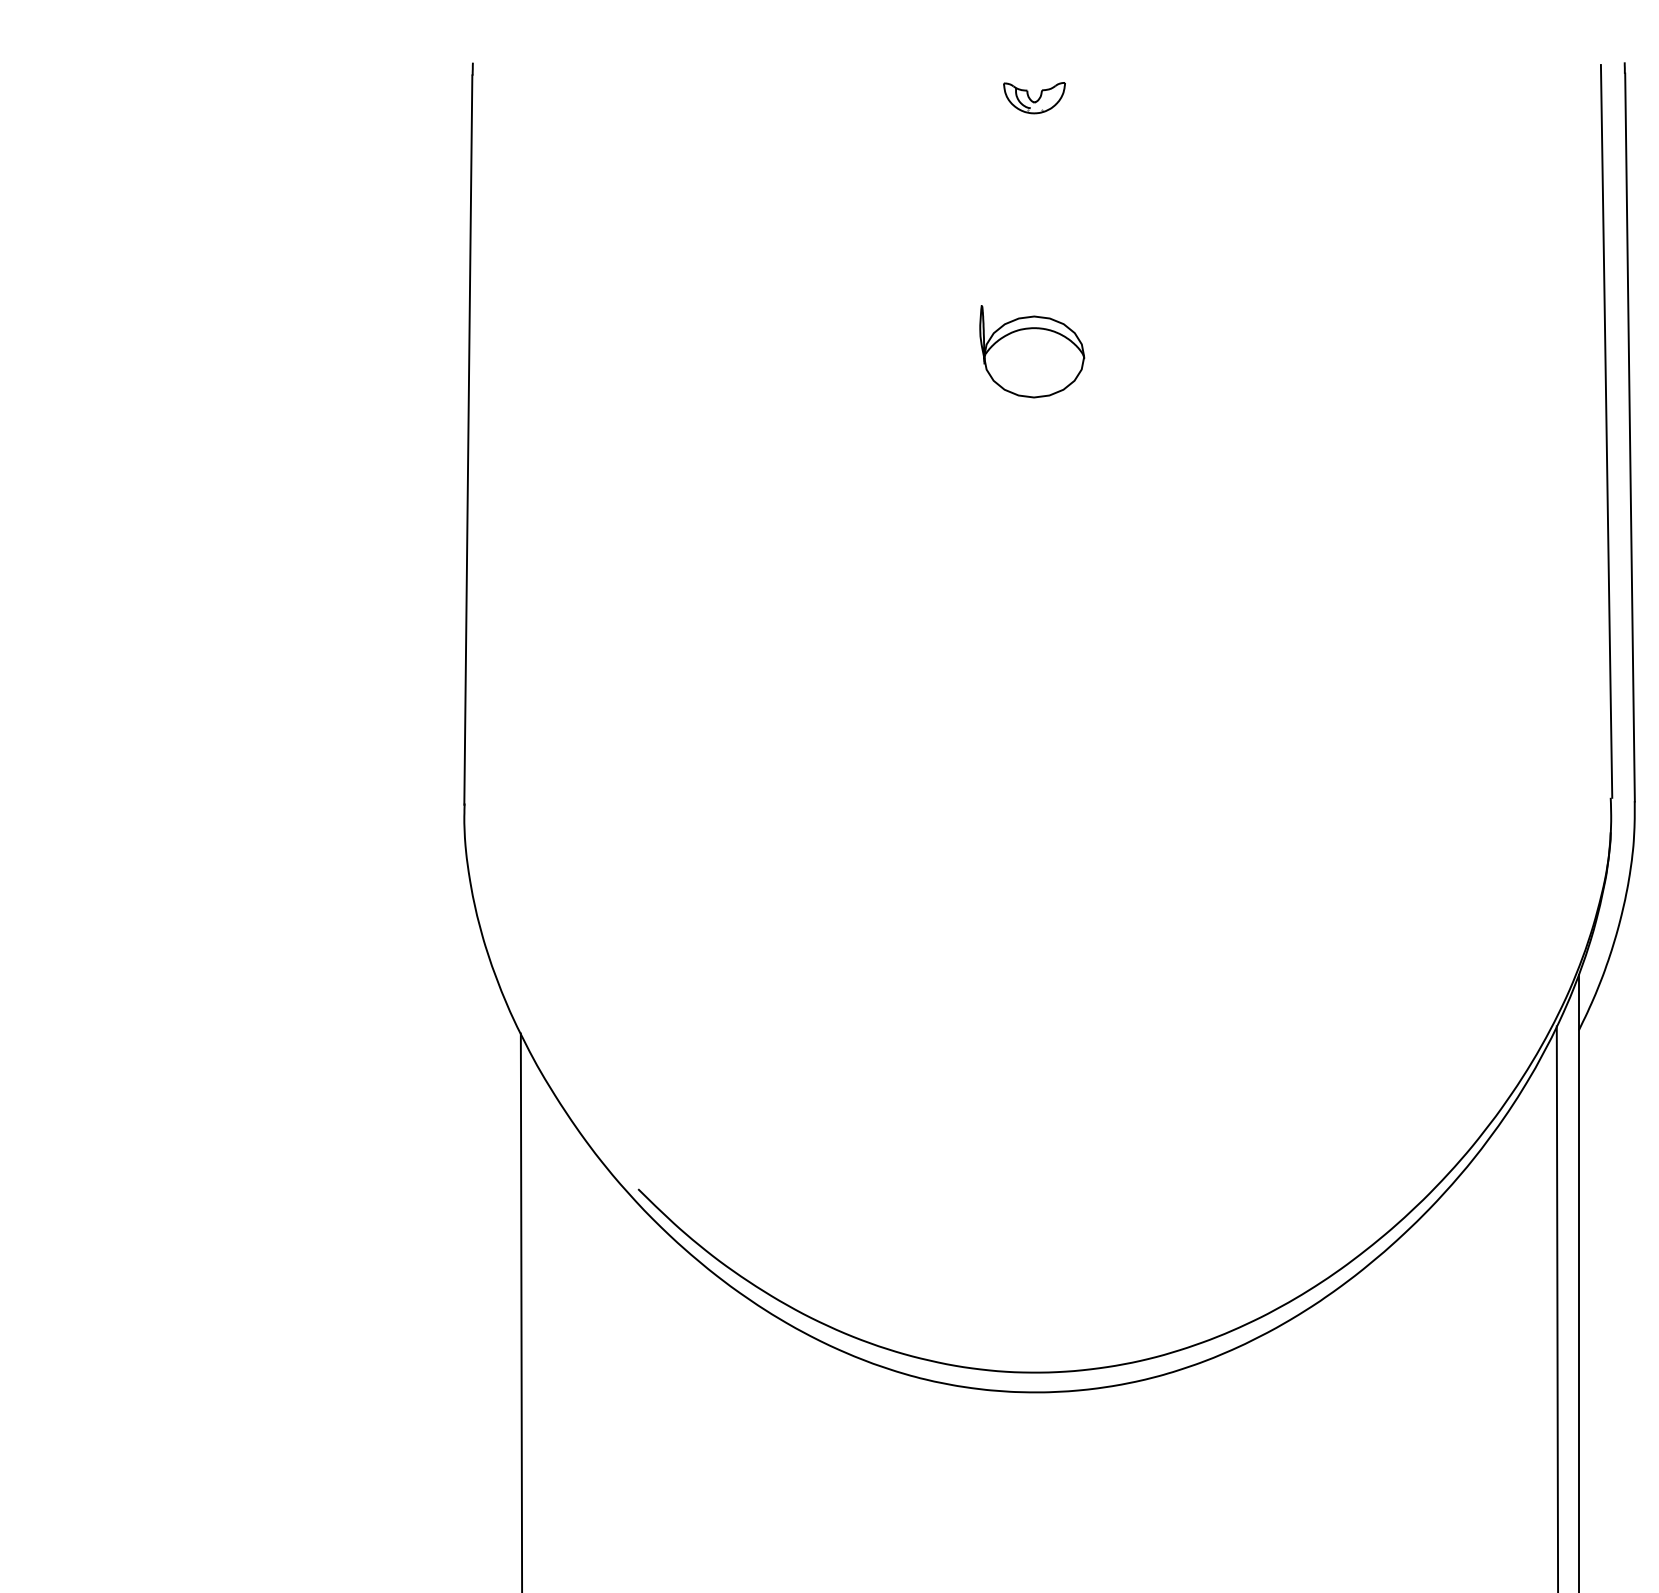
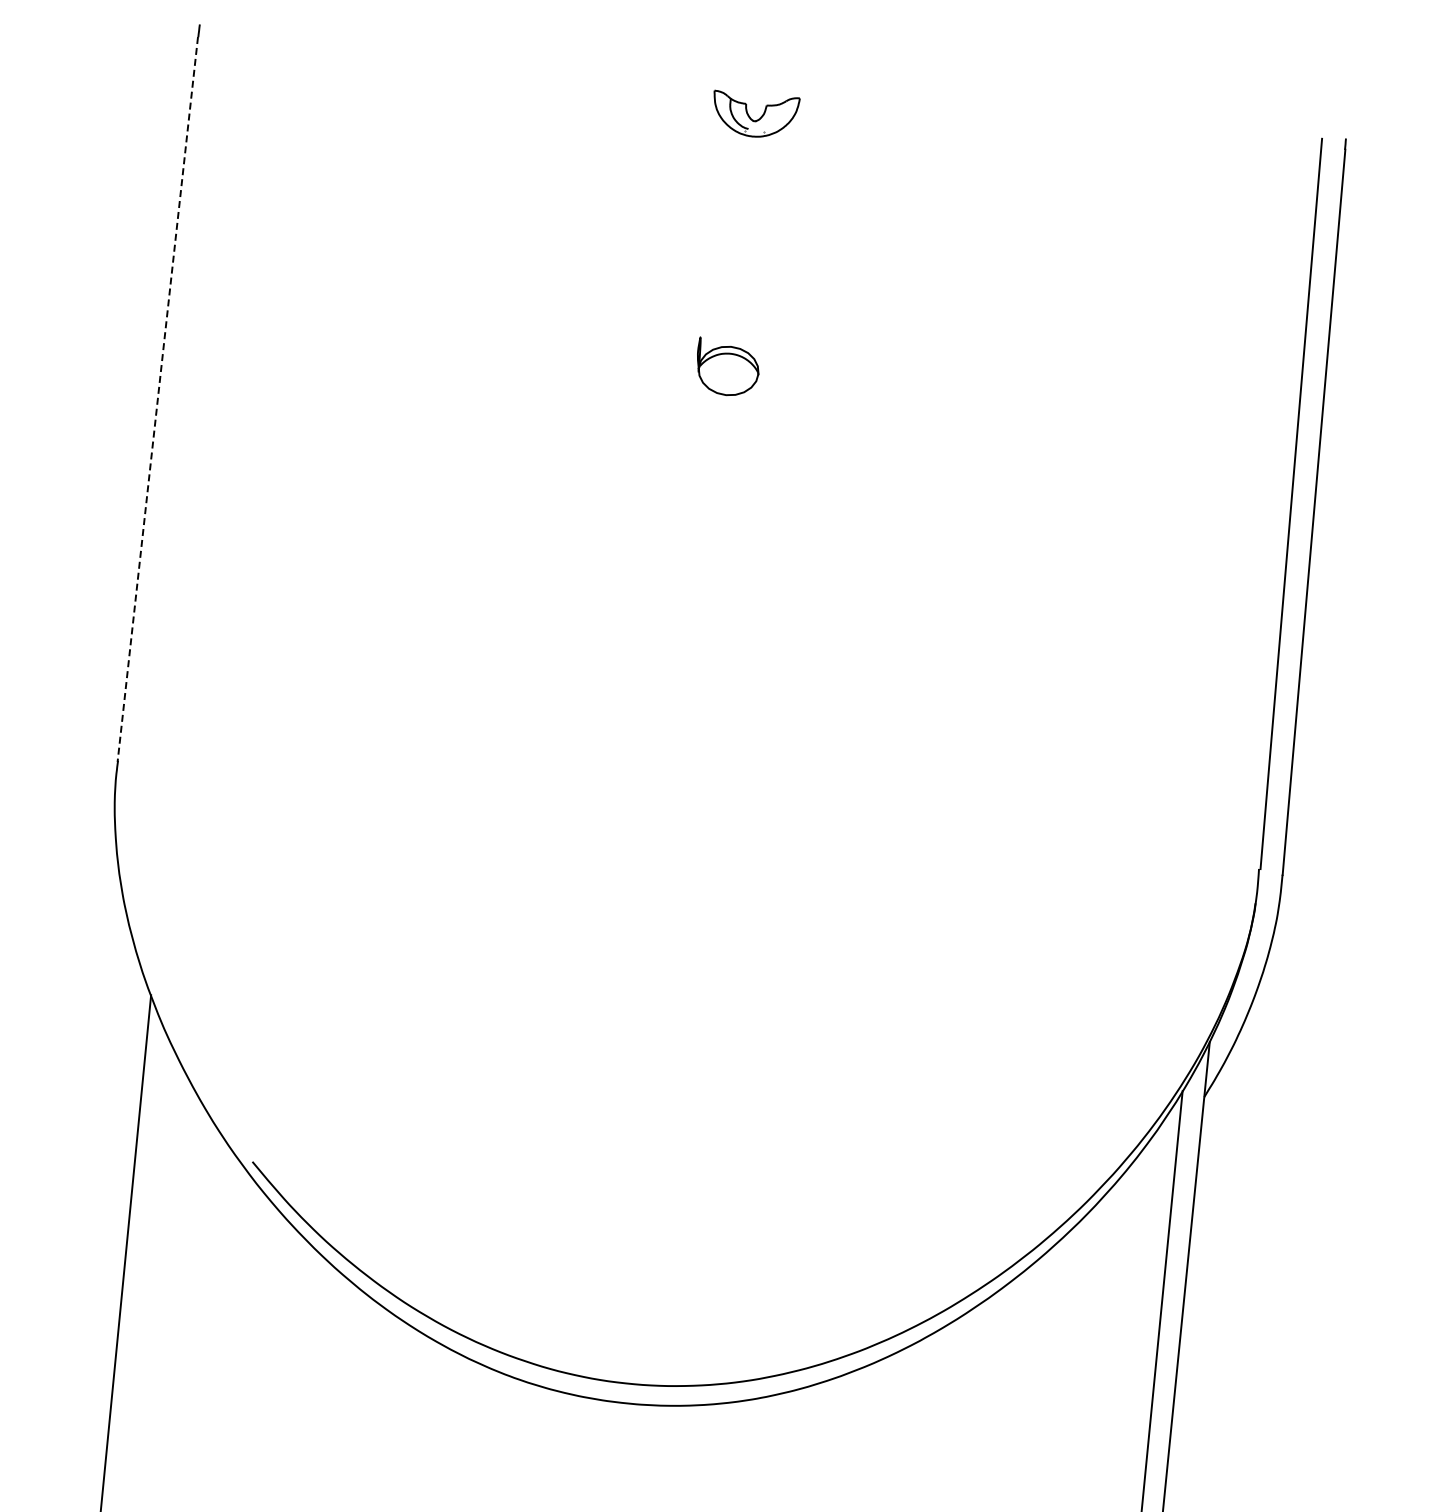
part: (1034, 98) -> (755, 115), size x1.4
part: (1032, 351) -> (727, 367), size x0.6
line: (468, 440) -> (157, 399), solid -> dashed

